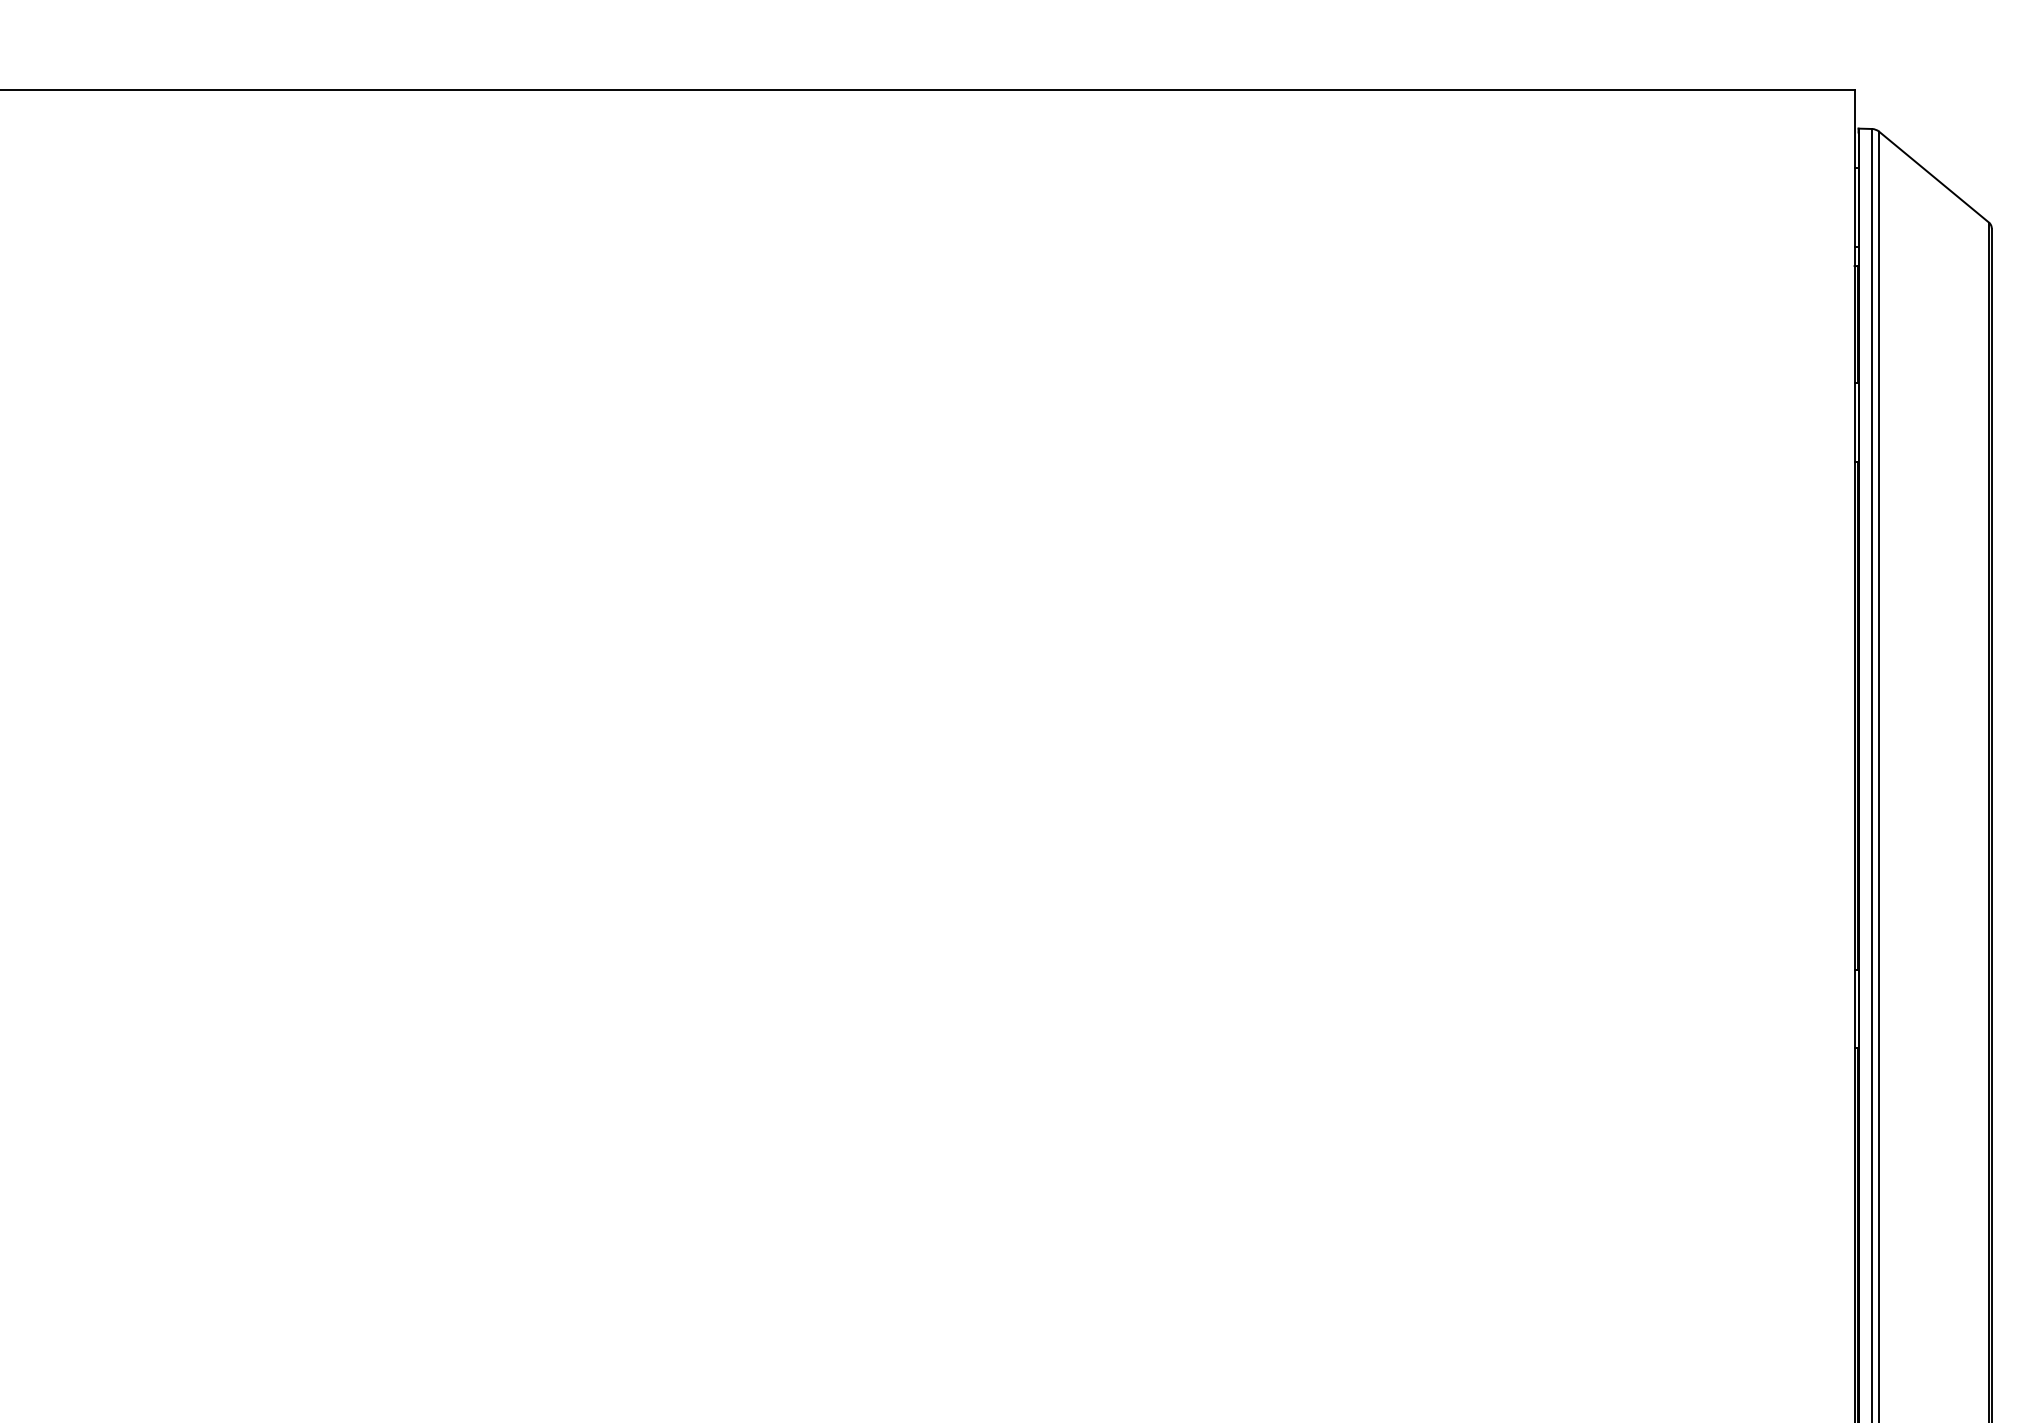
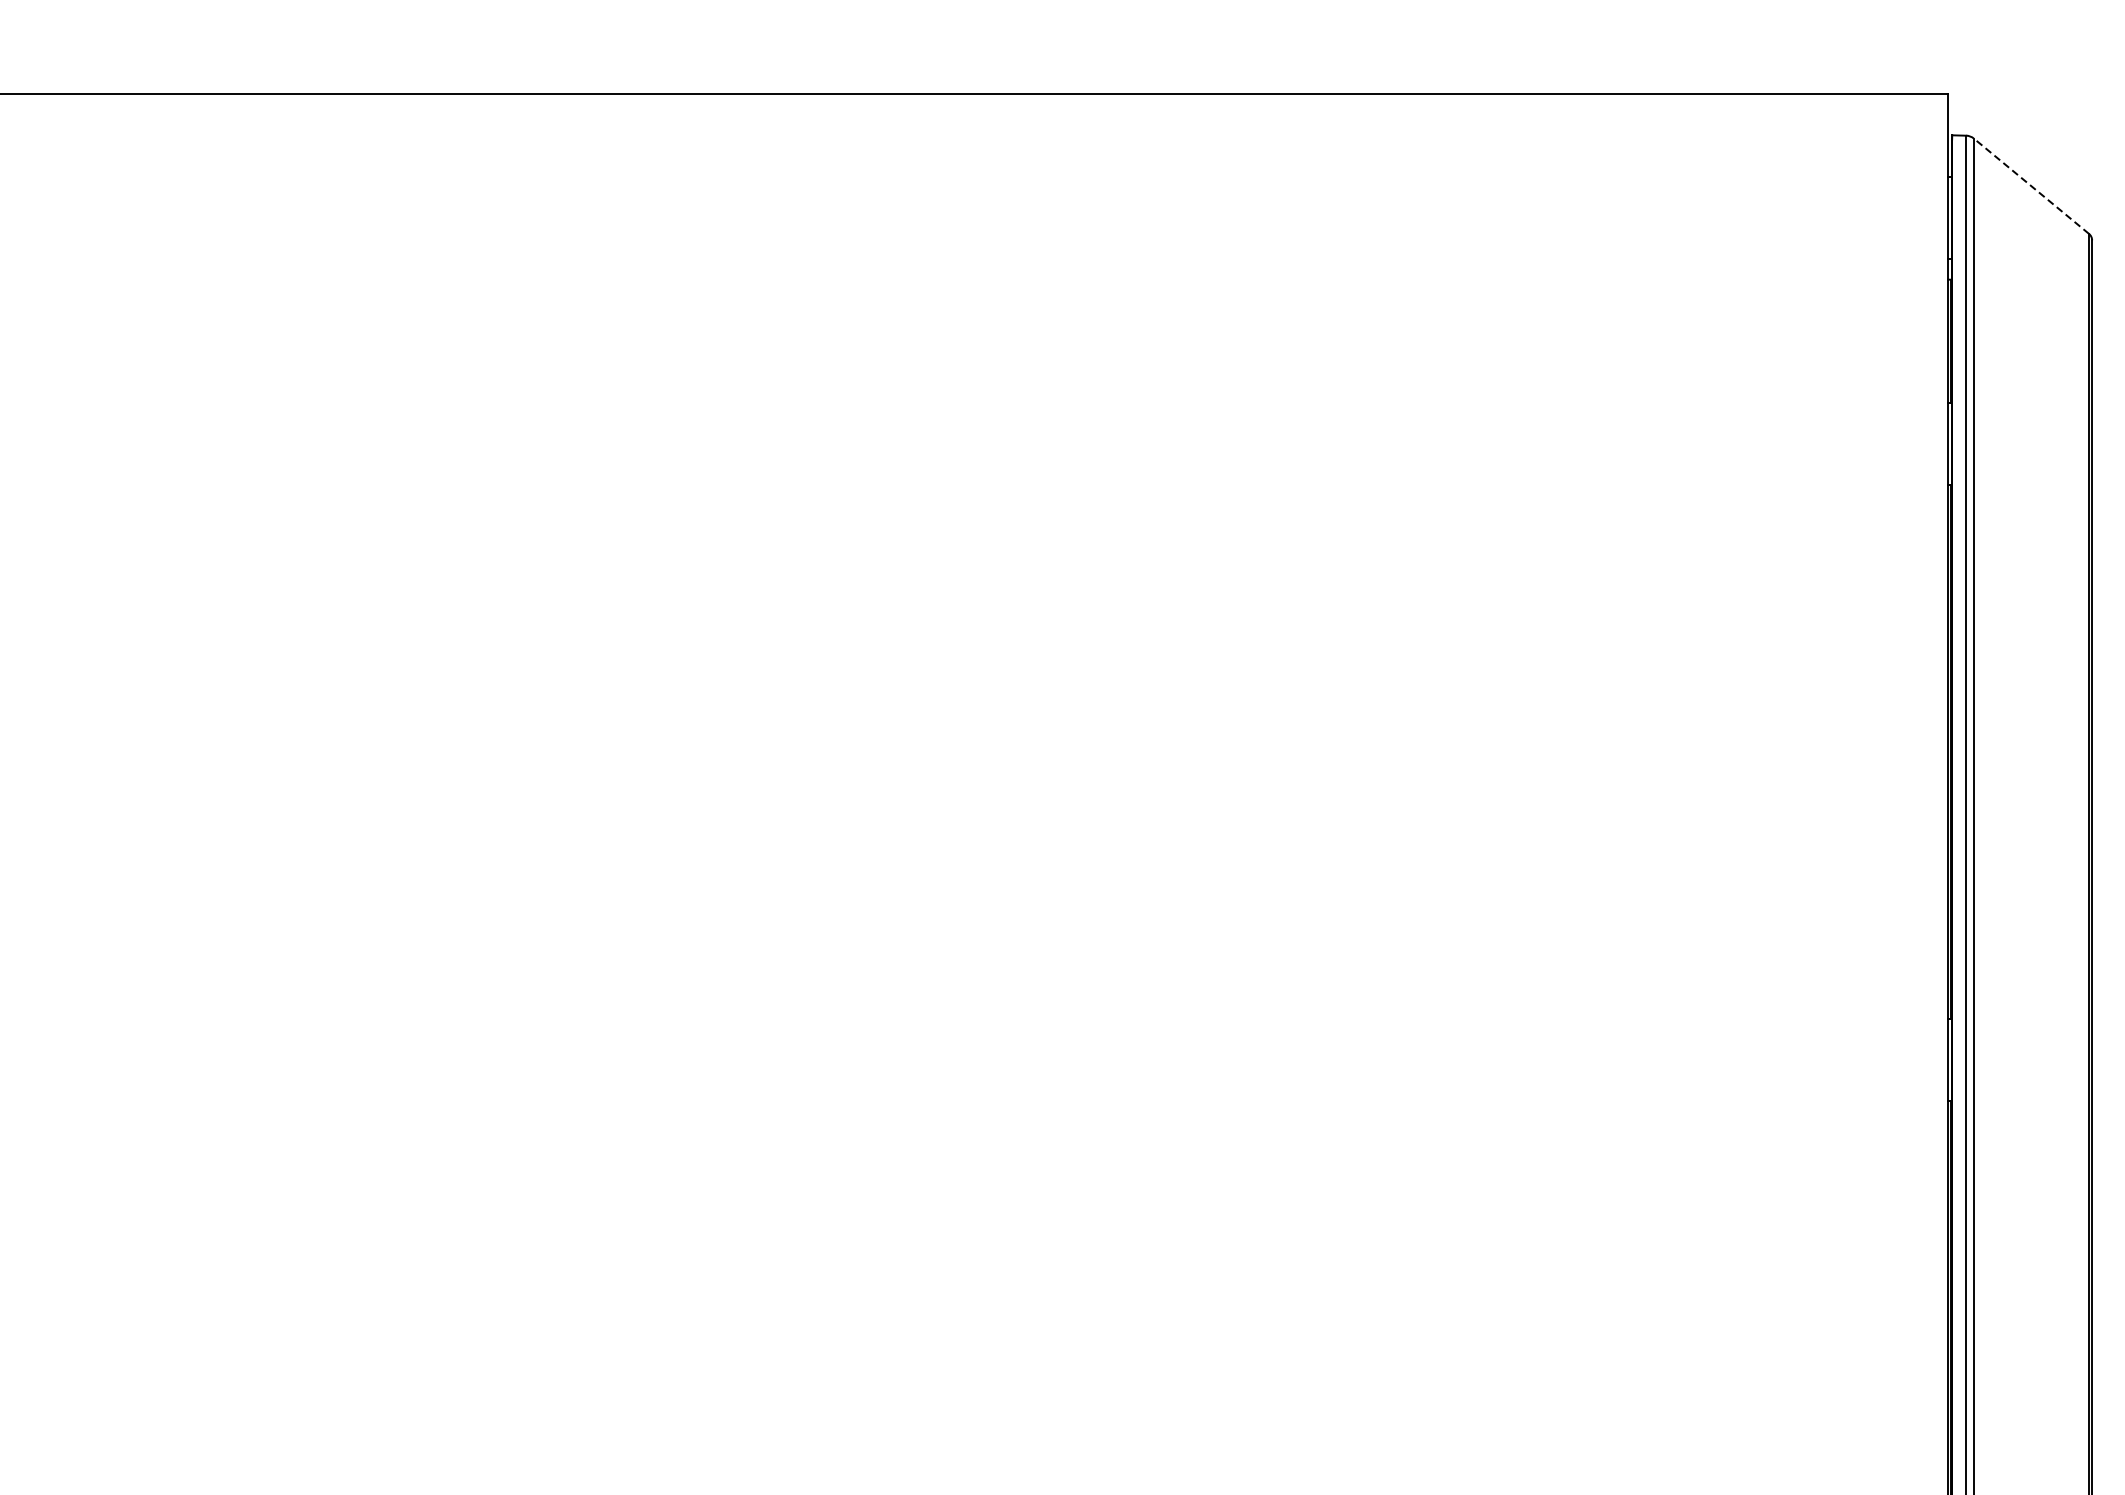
line: (1933, 176) -> (2030, 185), solid -> dashed

